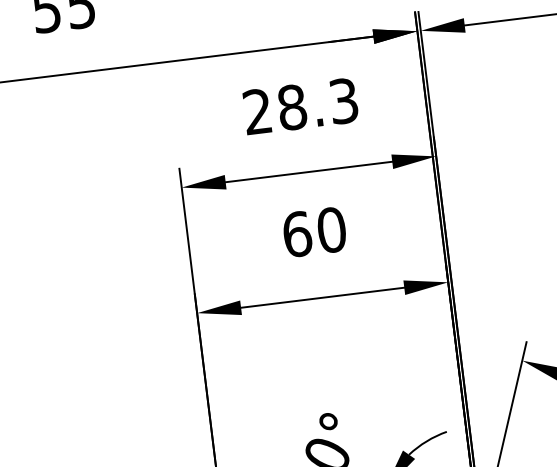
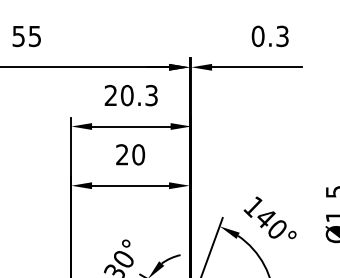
text: (290, 107) -> (126, 95), 28.3 -> 20.3
text: (297, 233) -> (122, 154), 60 -> 20

